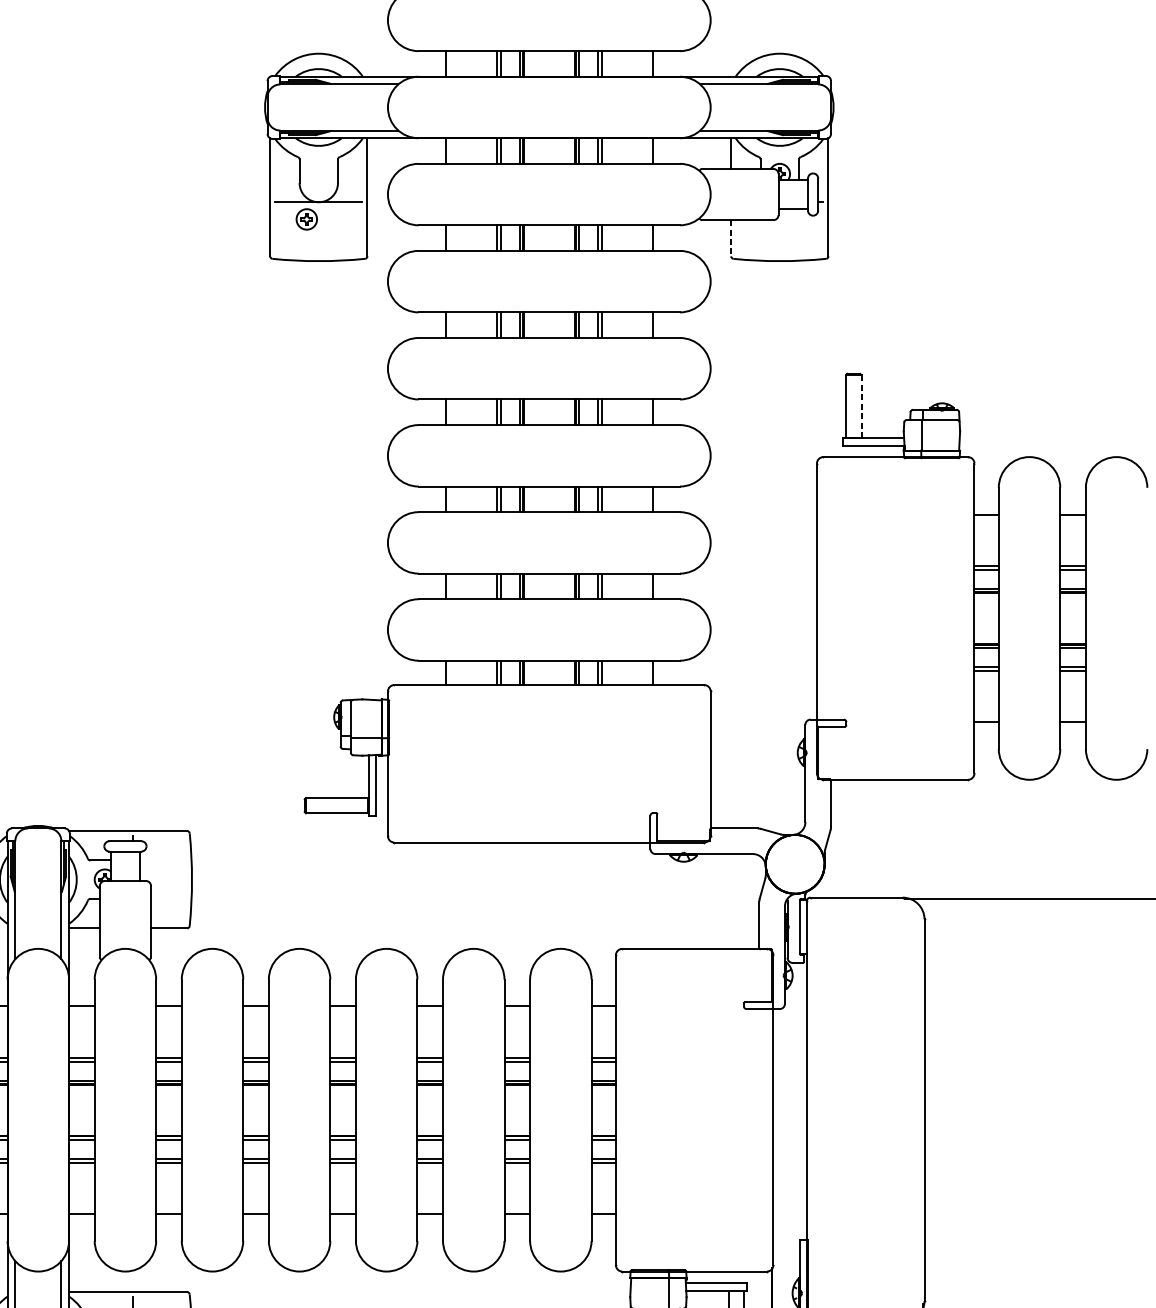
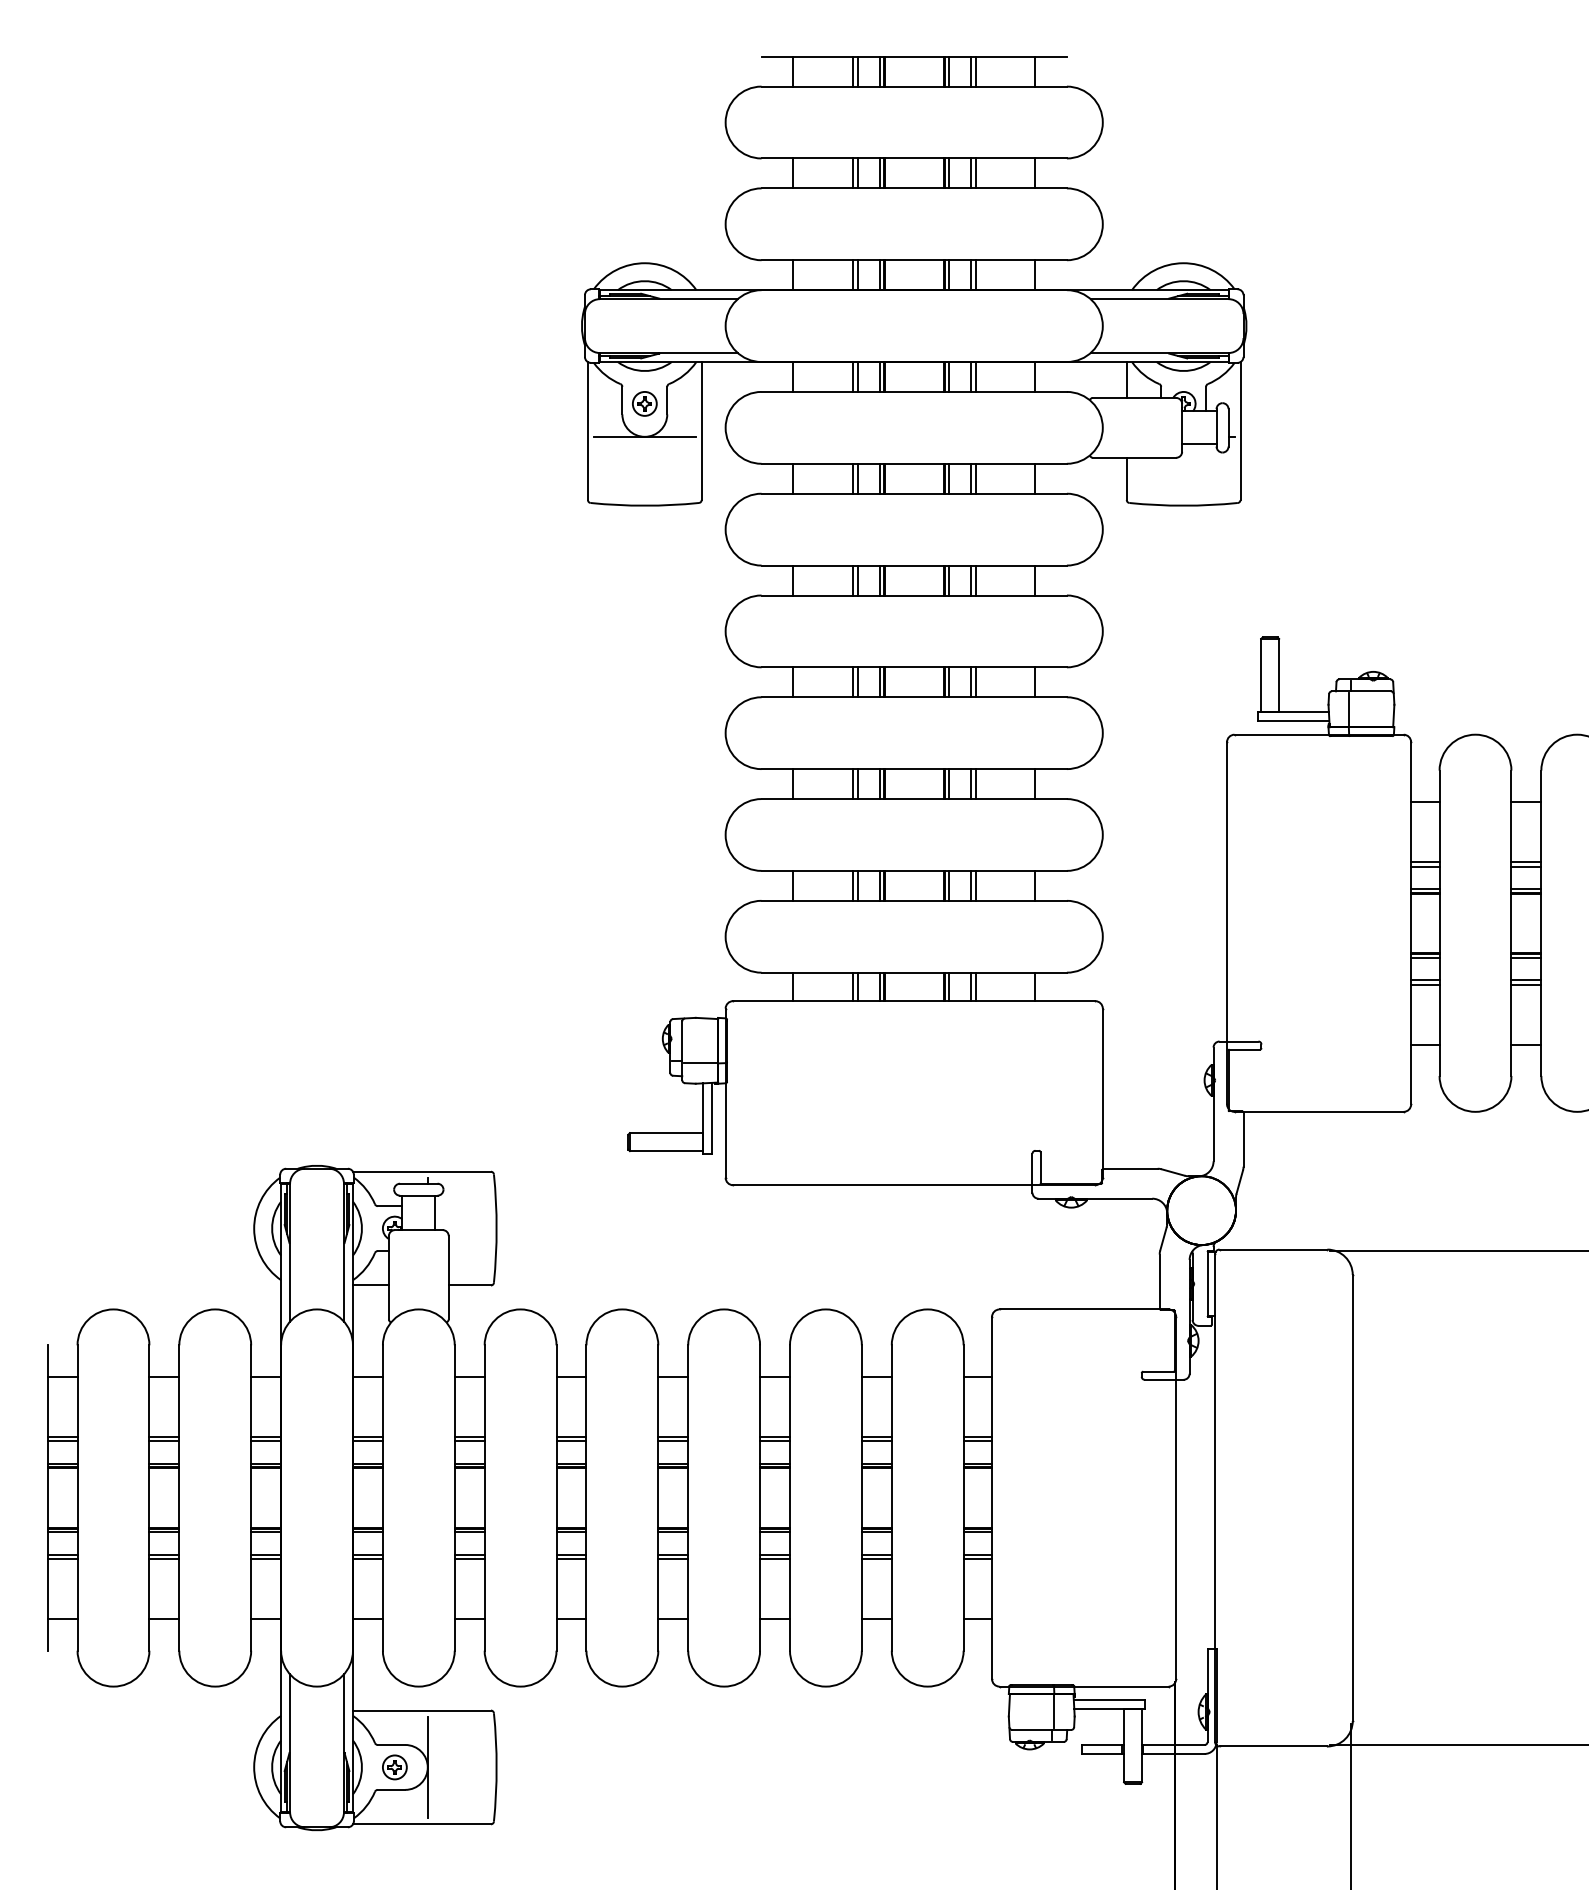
part: (306, 219) -> (644, 403), moved
line: (730, 238) -> (1126, 479), dashed -> solid
line: (861, 406) -> (1279, 675), dashed -> solid

